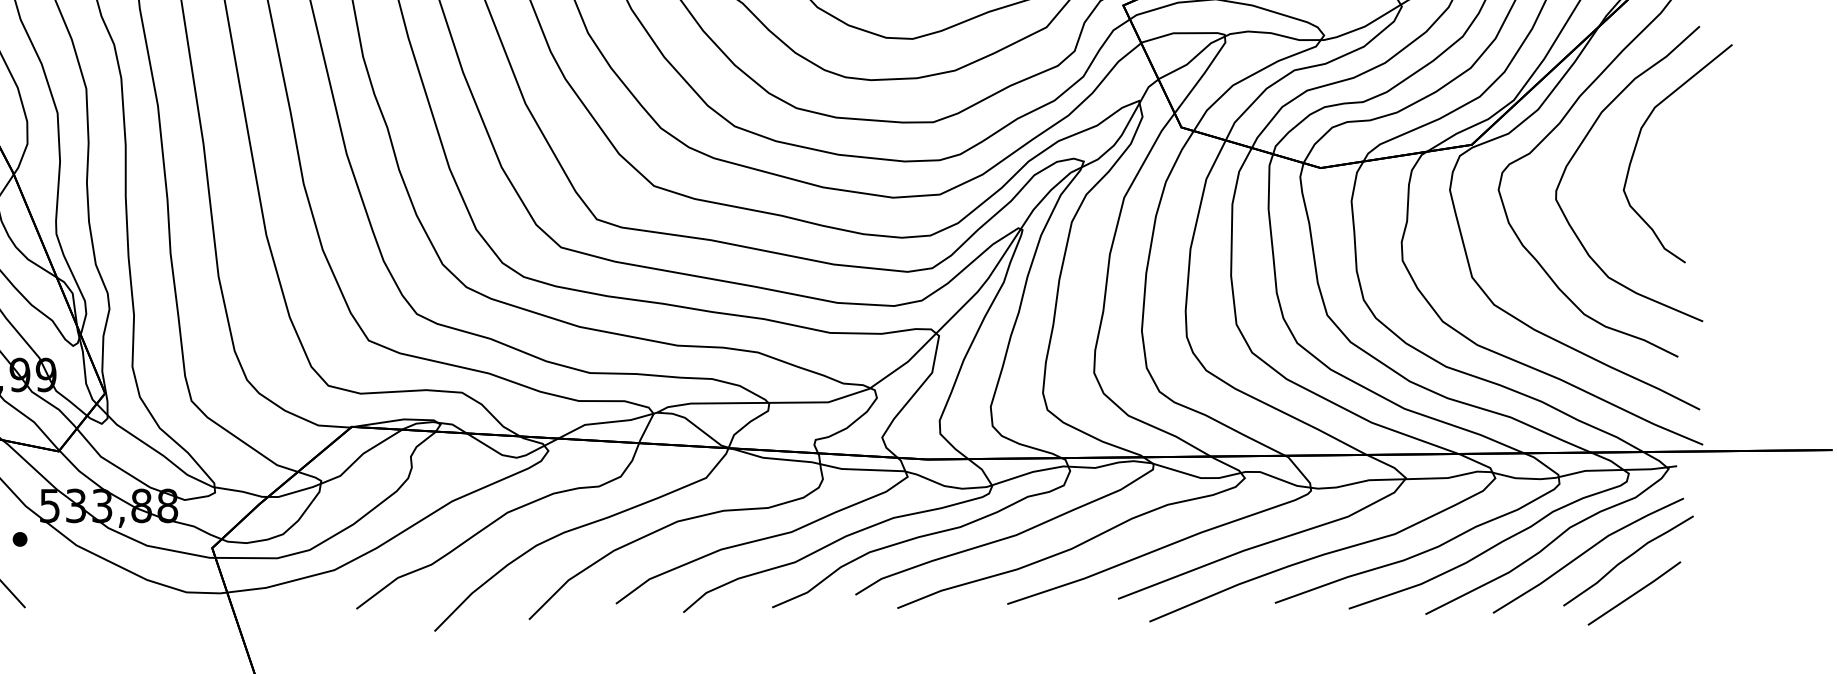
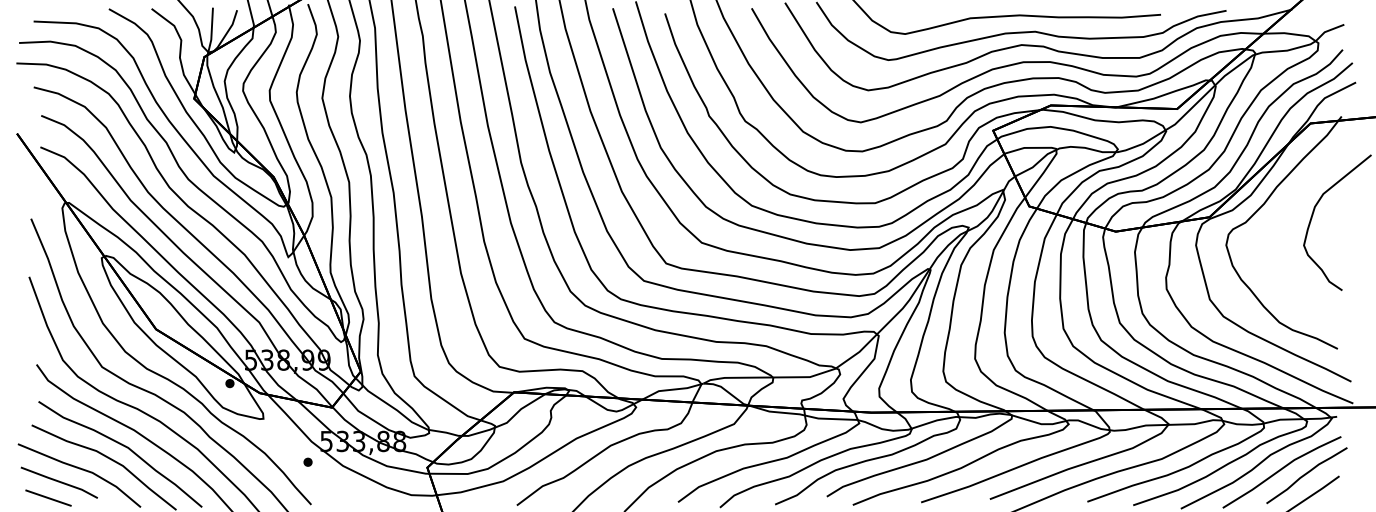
curve: (1582, 145) -> (1278, 217), removed

